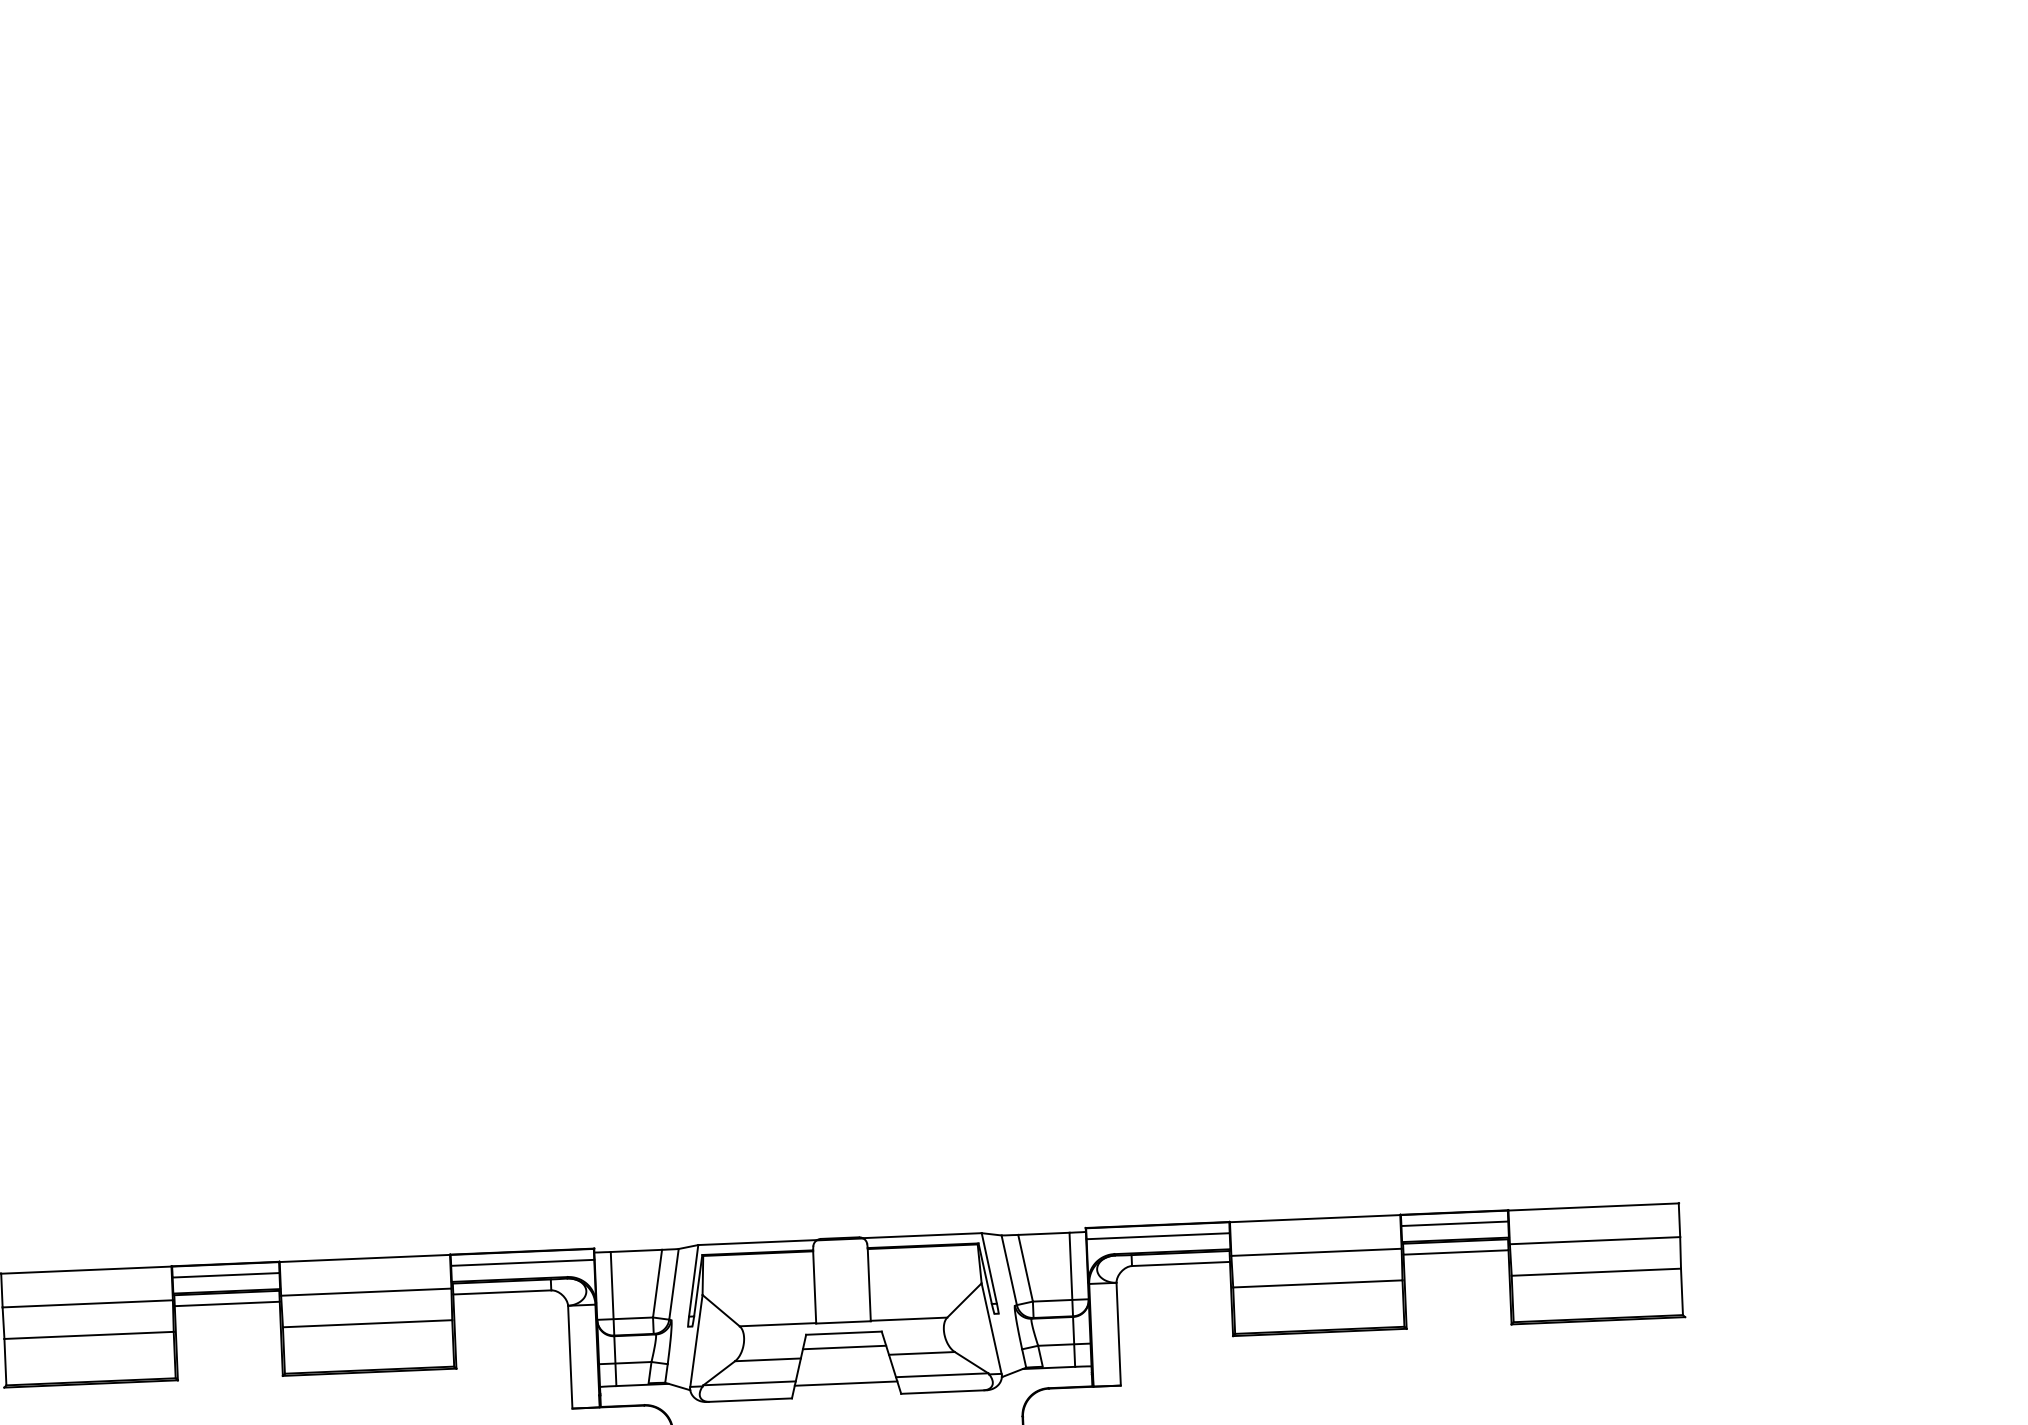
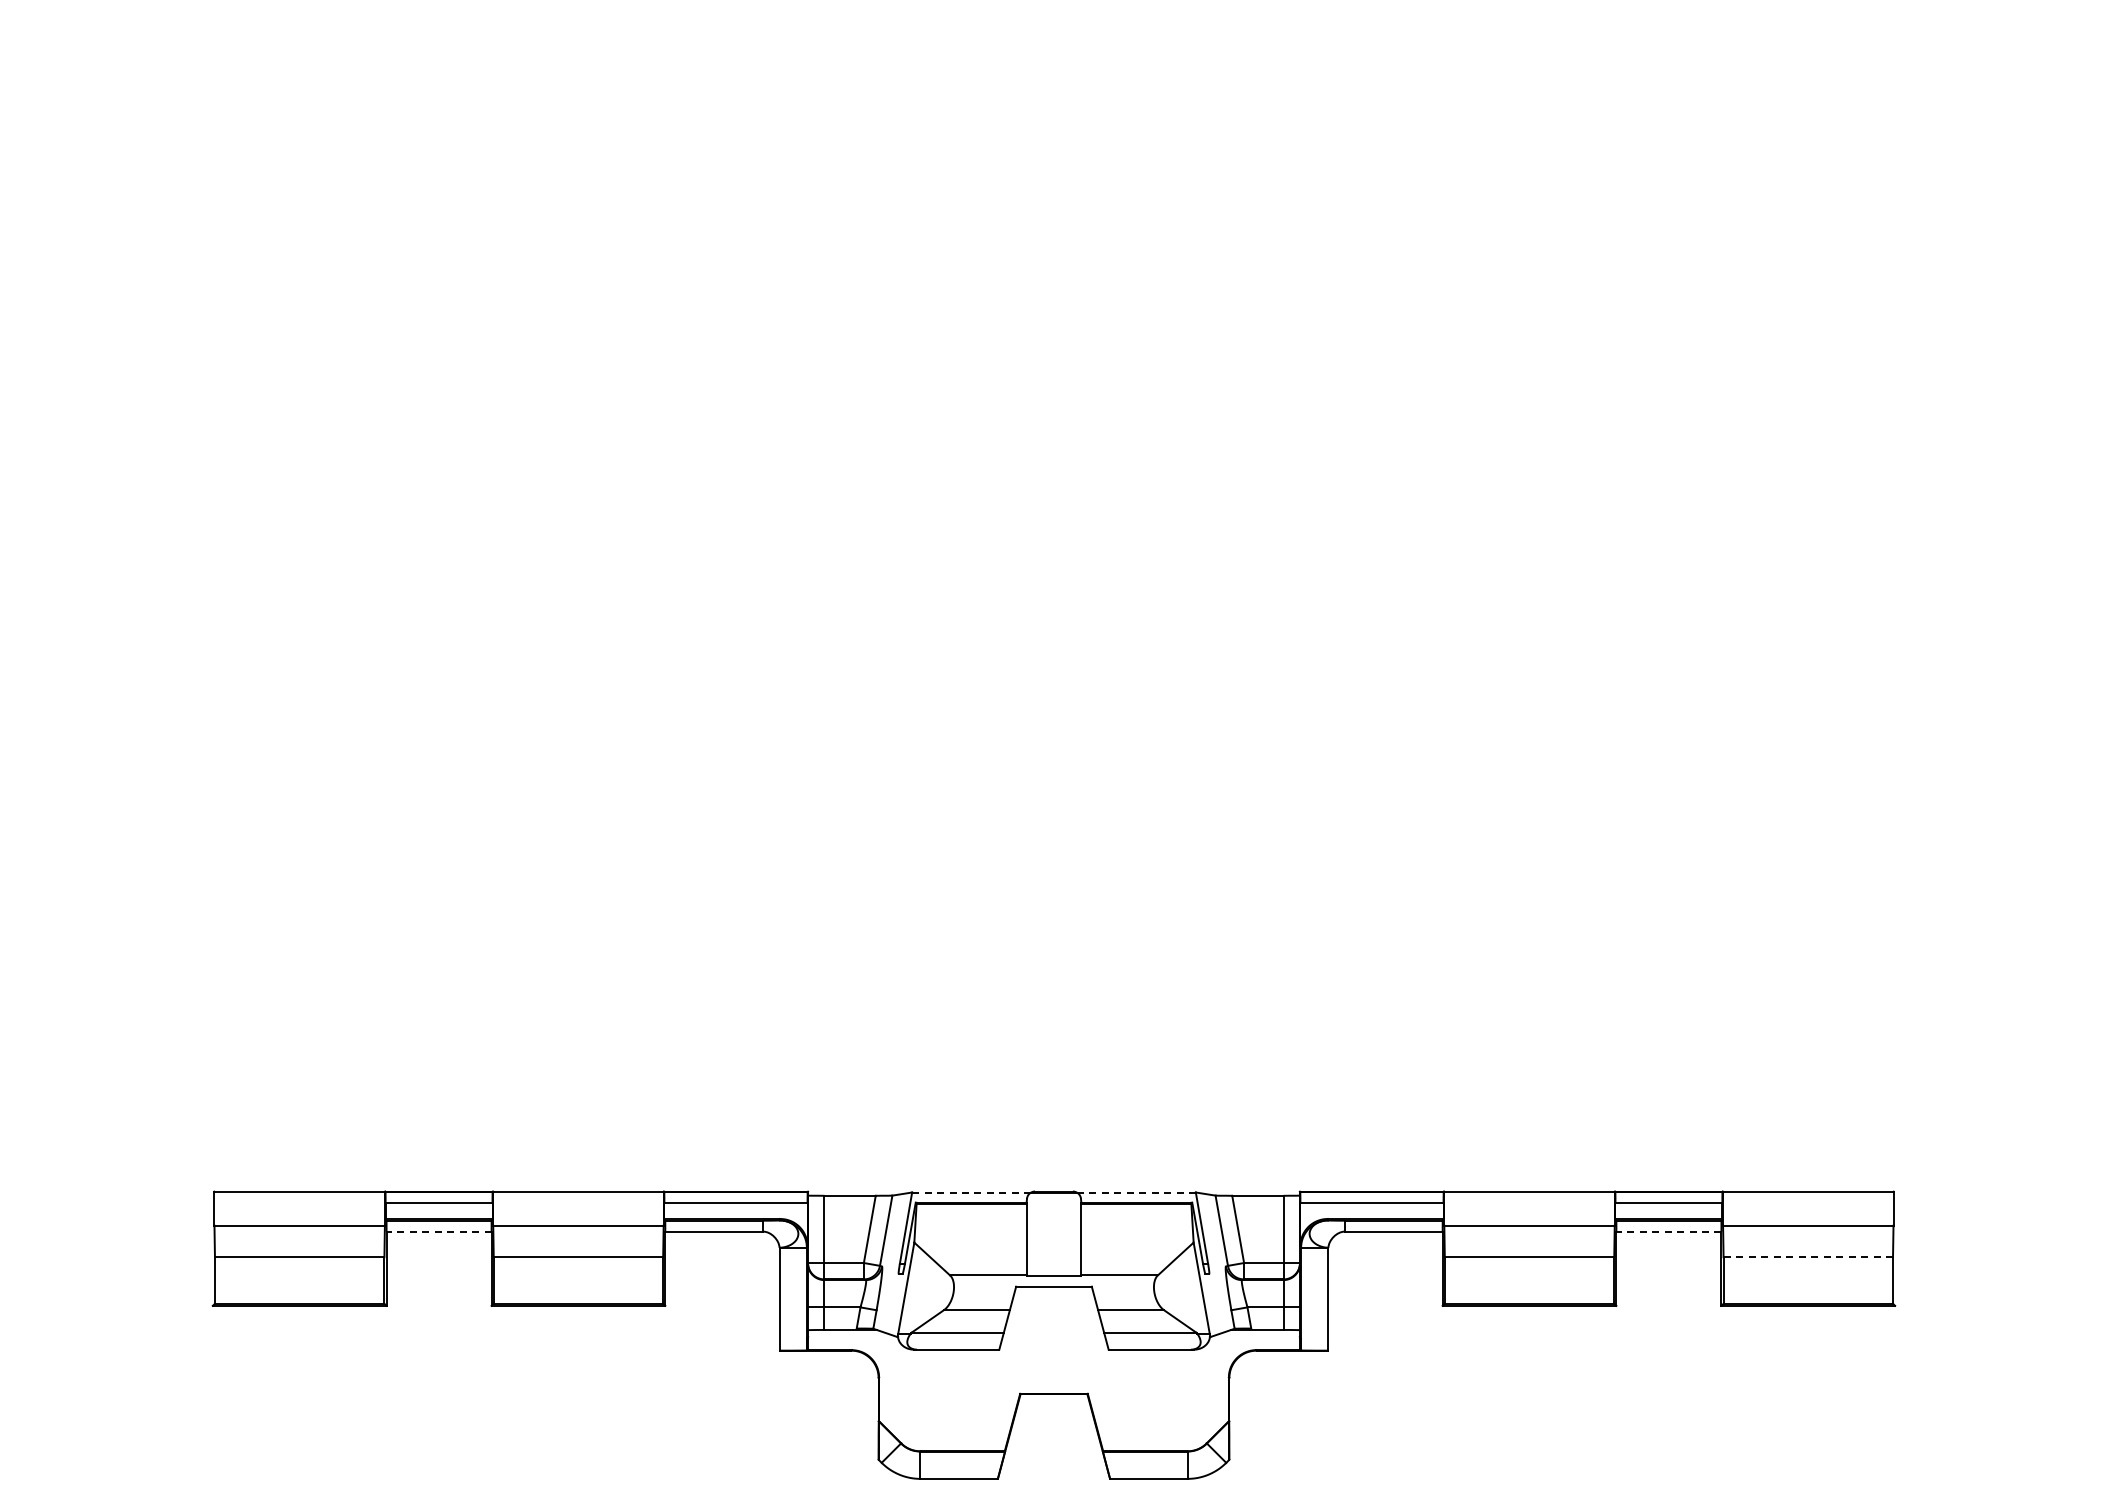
line: (922, 1235) -> (1136, 1192), solid -> dashed
line: (758, 1242) -> (972, 1192), solid -> dashed
line: (1455, 1252) -> (1668, 1231), solid -> dashed
line: (1596, 1272) -> (1808, 1257), solid -> dashed
line: (227, 1303) -> (439, 1231), solid -> dashed
line: (844, 1348) -> (1053, 1301), removed
line: (845, 1383) -> (1053, 1337), removed

